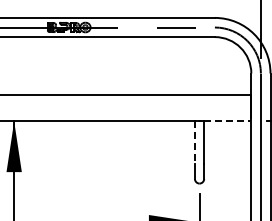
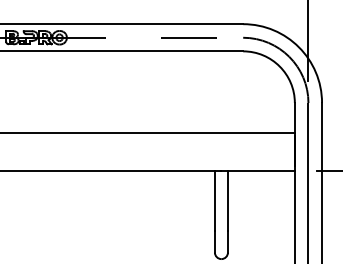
line: (227, 121) -> (261, 171), dashed -> solid
line: (194, 143) -> (214, 202), dashed -> solid

